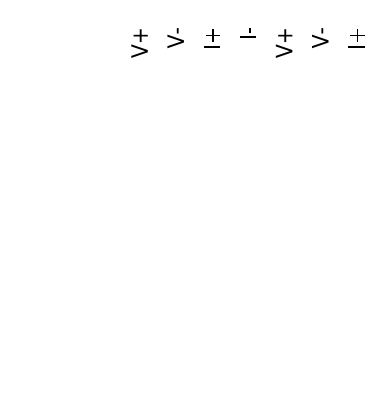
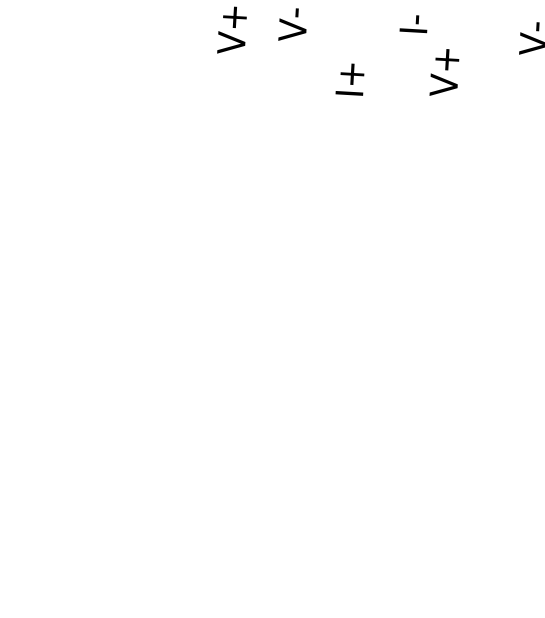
text: (211, 38) -> (349, 78), moved
text: (283, 43) -> (443, 72), moved

